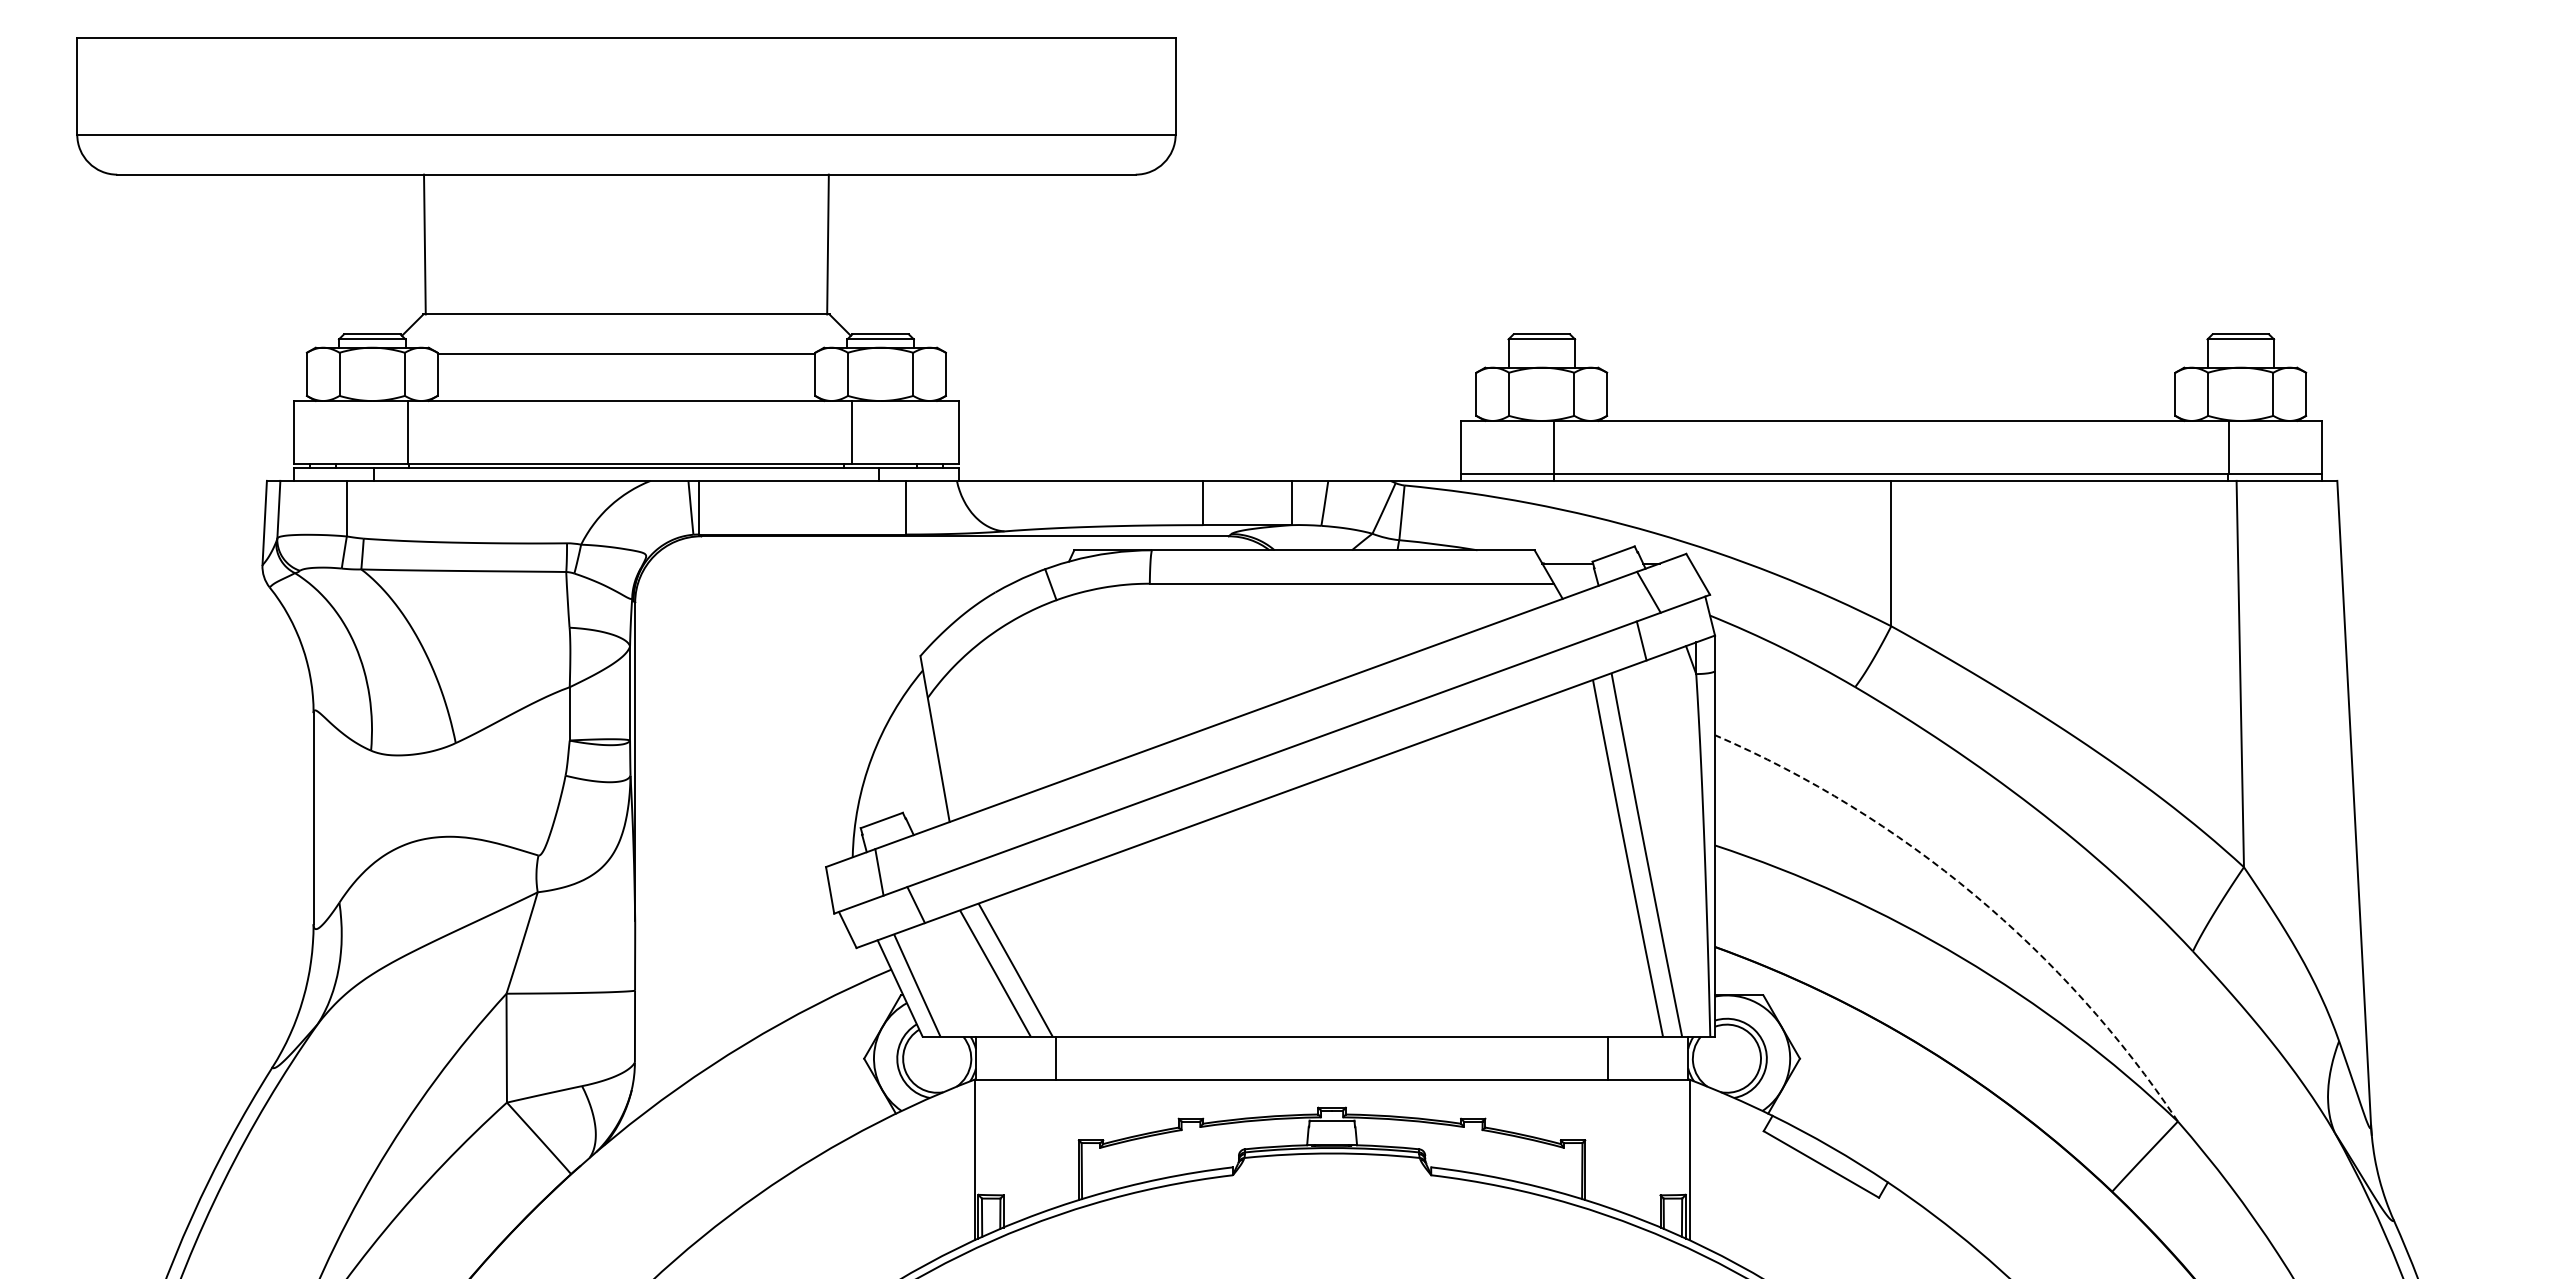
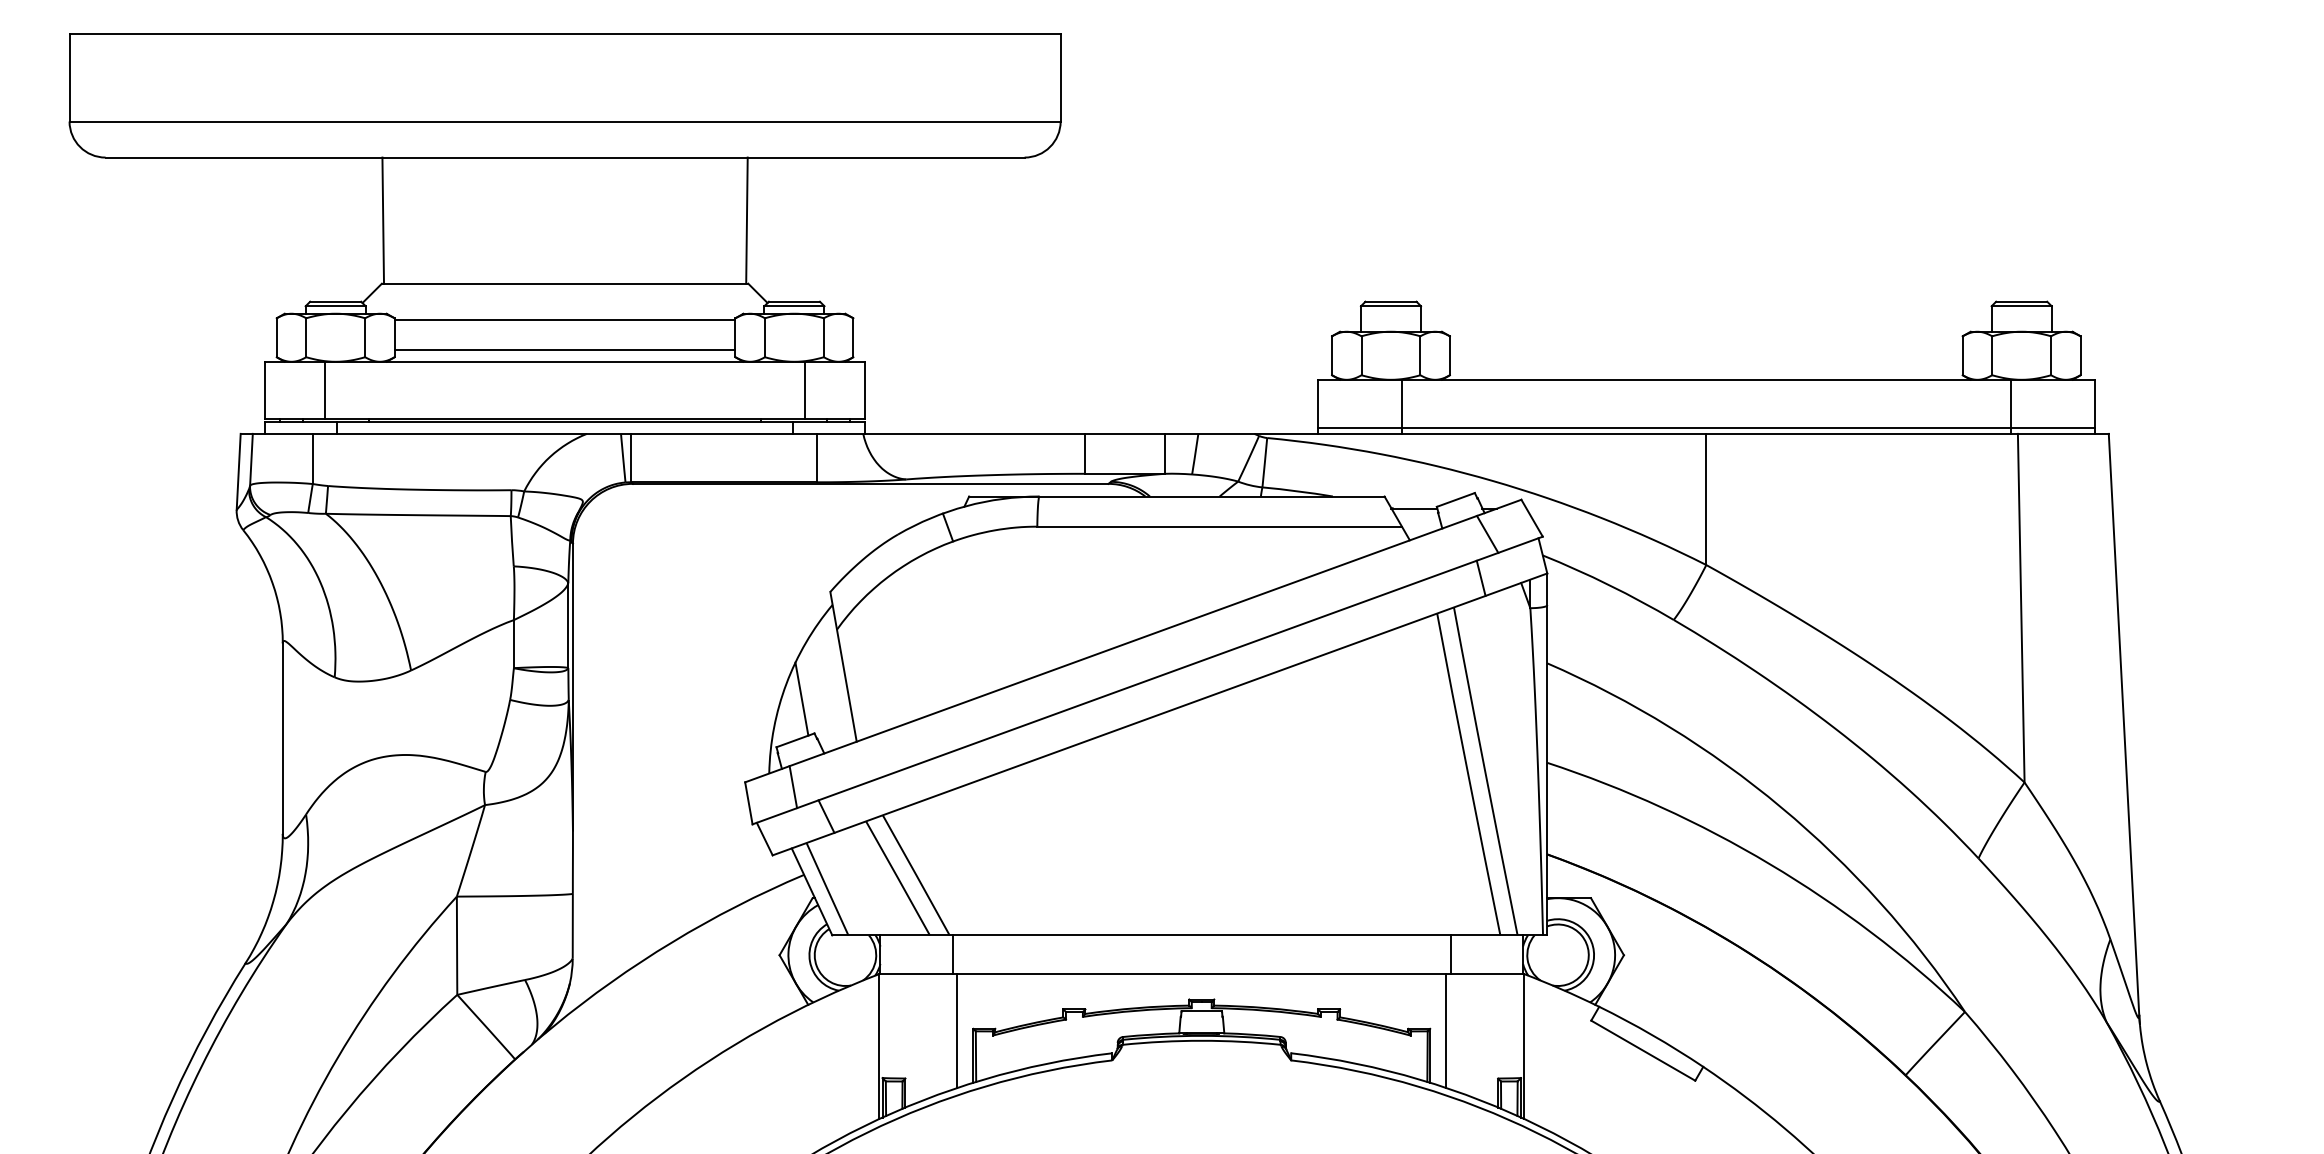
line: (626, 387) -> (565, 349), added
line: (408, 432) -> (325, 390), moved
line: (851, 432) -> (805, 390), moved
line: (888, 774) -> (801, 698), added
arc: (1974, 894) -> (1781, 807), dashed -> solid
line: (1061, 1142) -> (957, 1030), added
line: (1603, 1142) -> (1446, 1030), added

